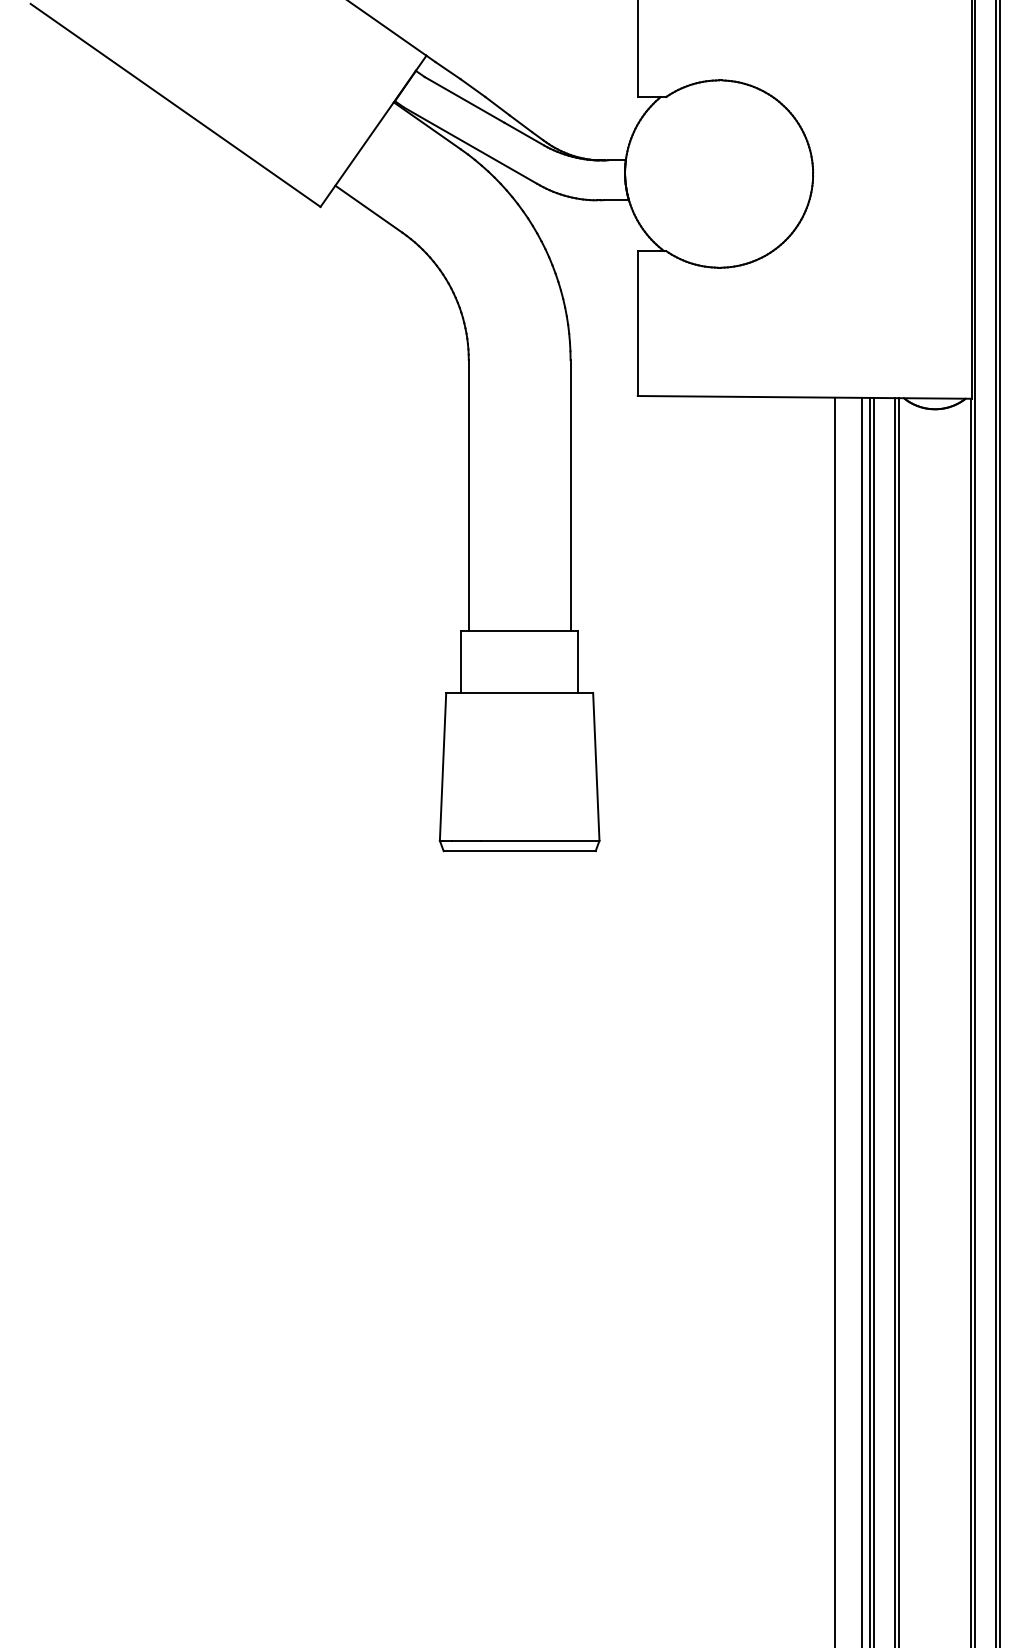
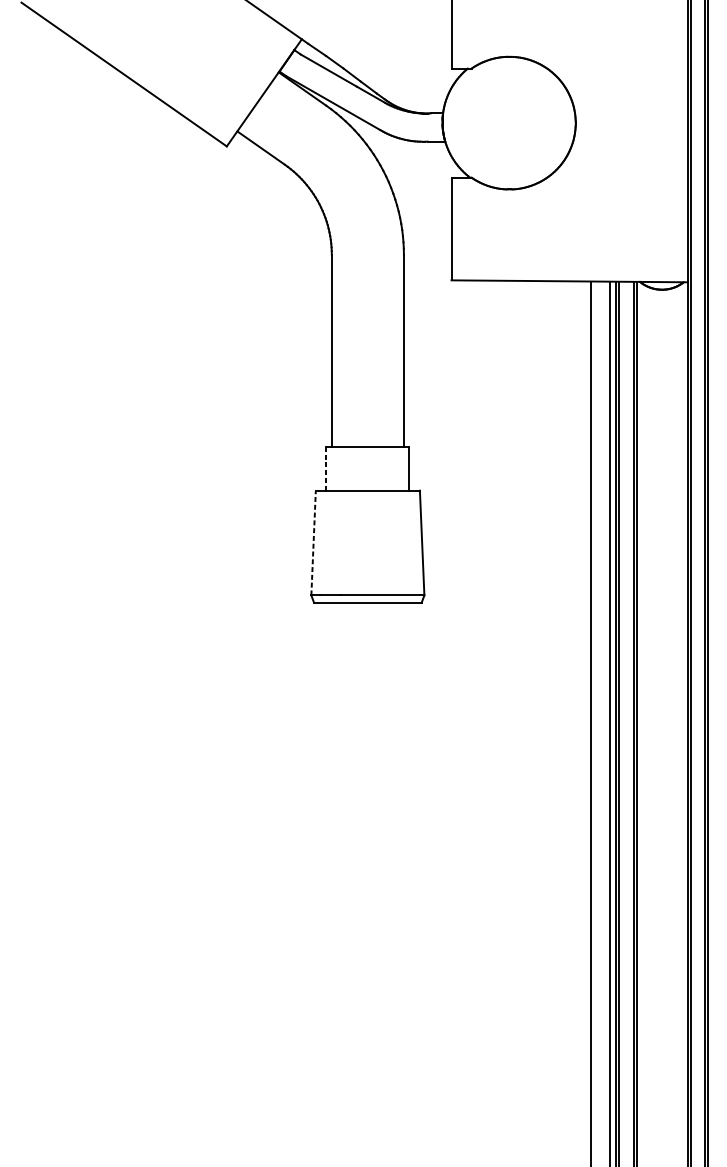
line: (461, 662) -> (326, 469), solid -> dashed
line: (443, 766) -> (313, 542), solid -> dashed

